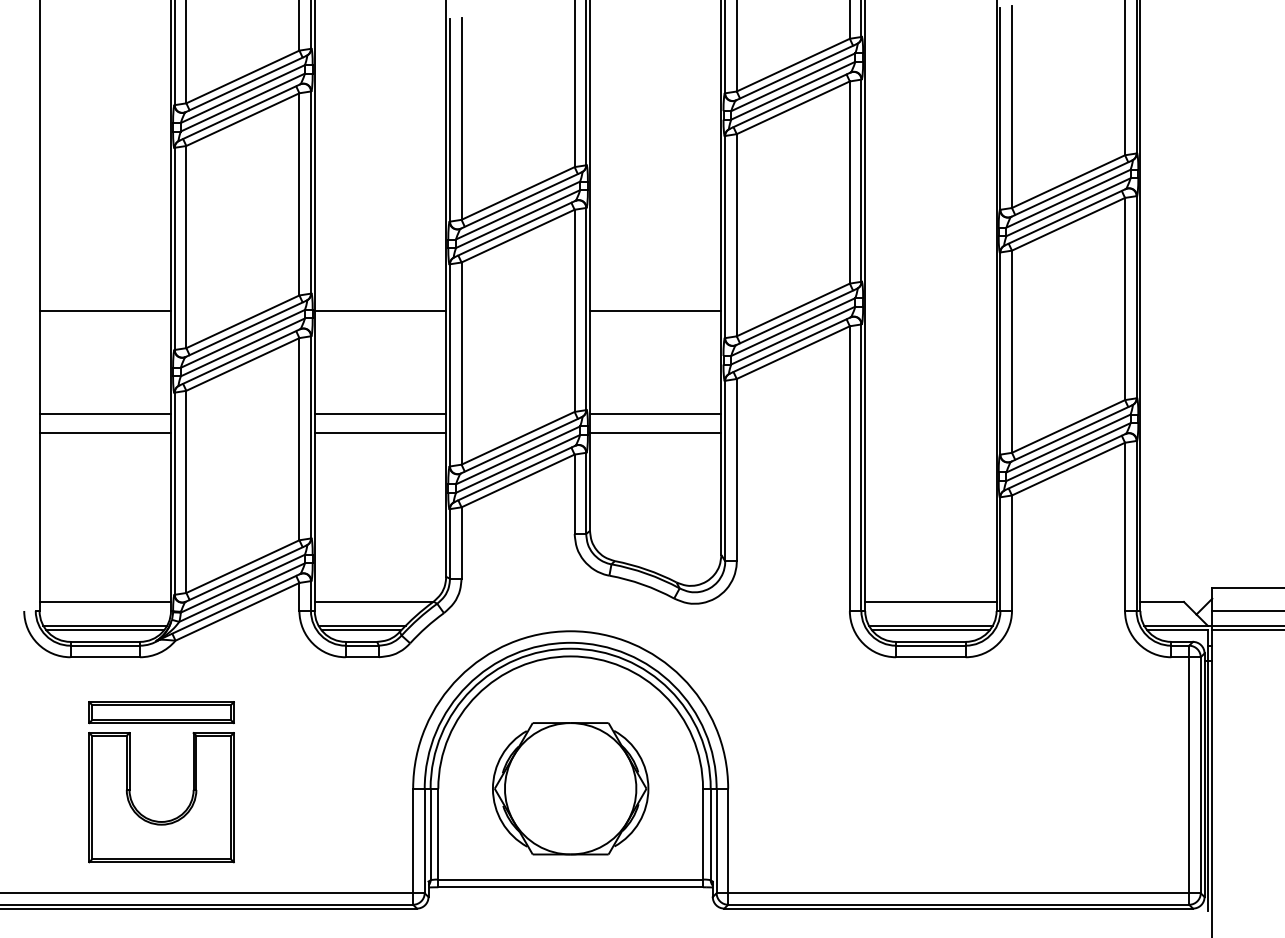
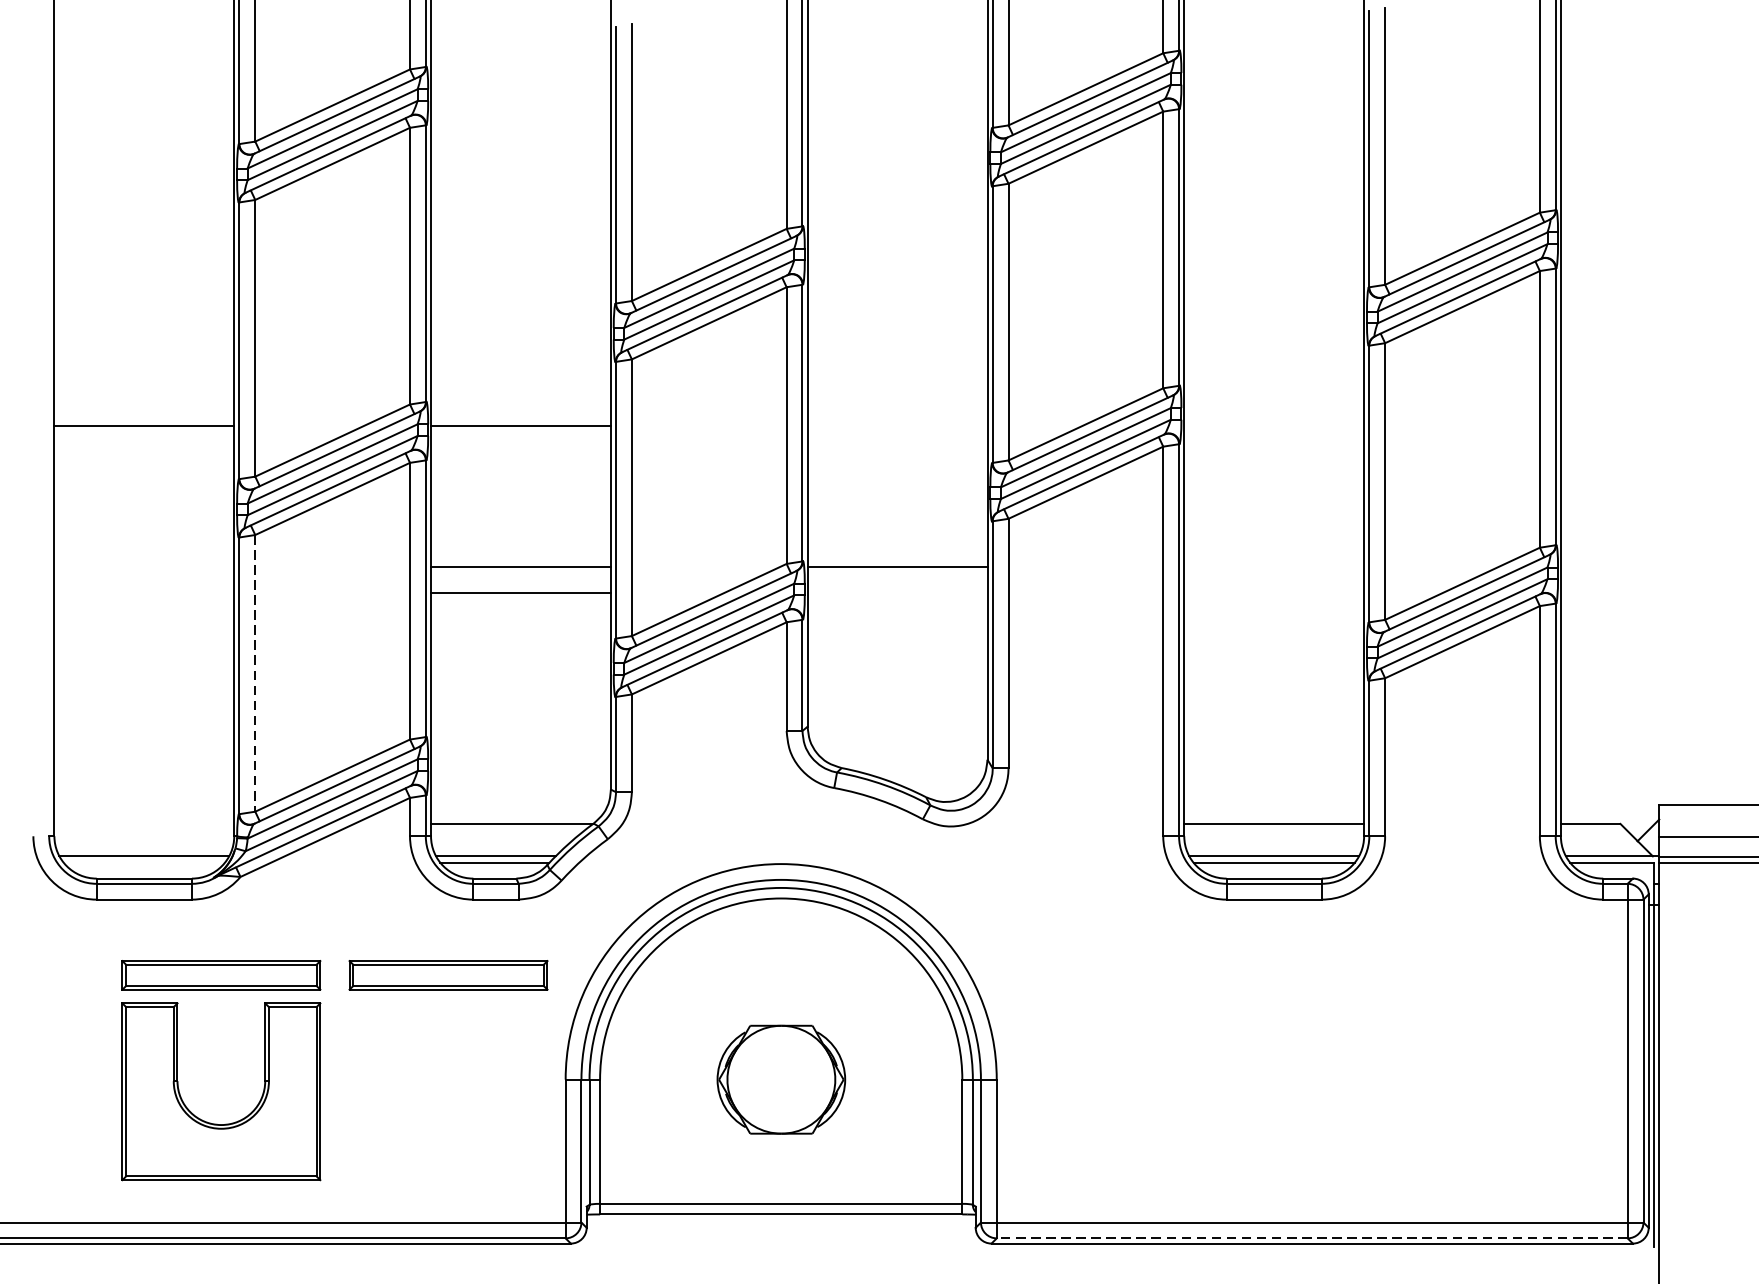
line: (655, 310) -> (897, 425), removed
line: (105, 413) -> (144, 566), removed
line: (105, 433) -> (144, 593), removed
line: (655, 433) -> (897, 593), removed
line: (186, 492) -> (255, 674), solid -> dashed
line: (105, 601) -> (144, 823), removed
line: (105, 630) -> (144, 863), removed
part: (327, 712) -> (448, 975), added
part: (570, 788) -> (780, 1079), size x0.6
line: (958, 904) -> (1311, 1237), solid -> dashed

